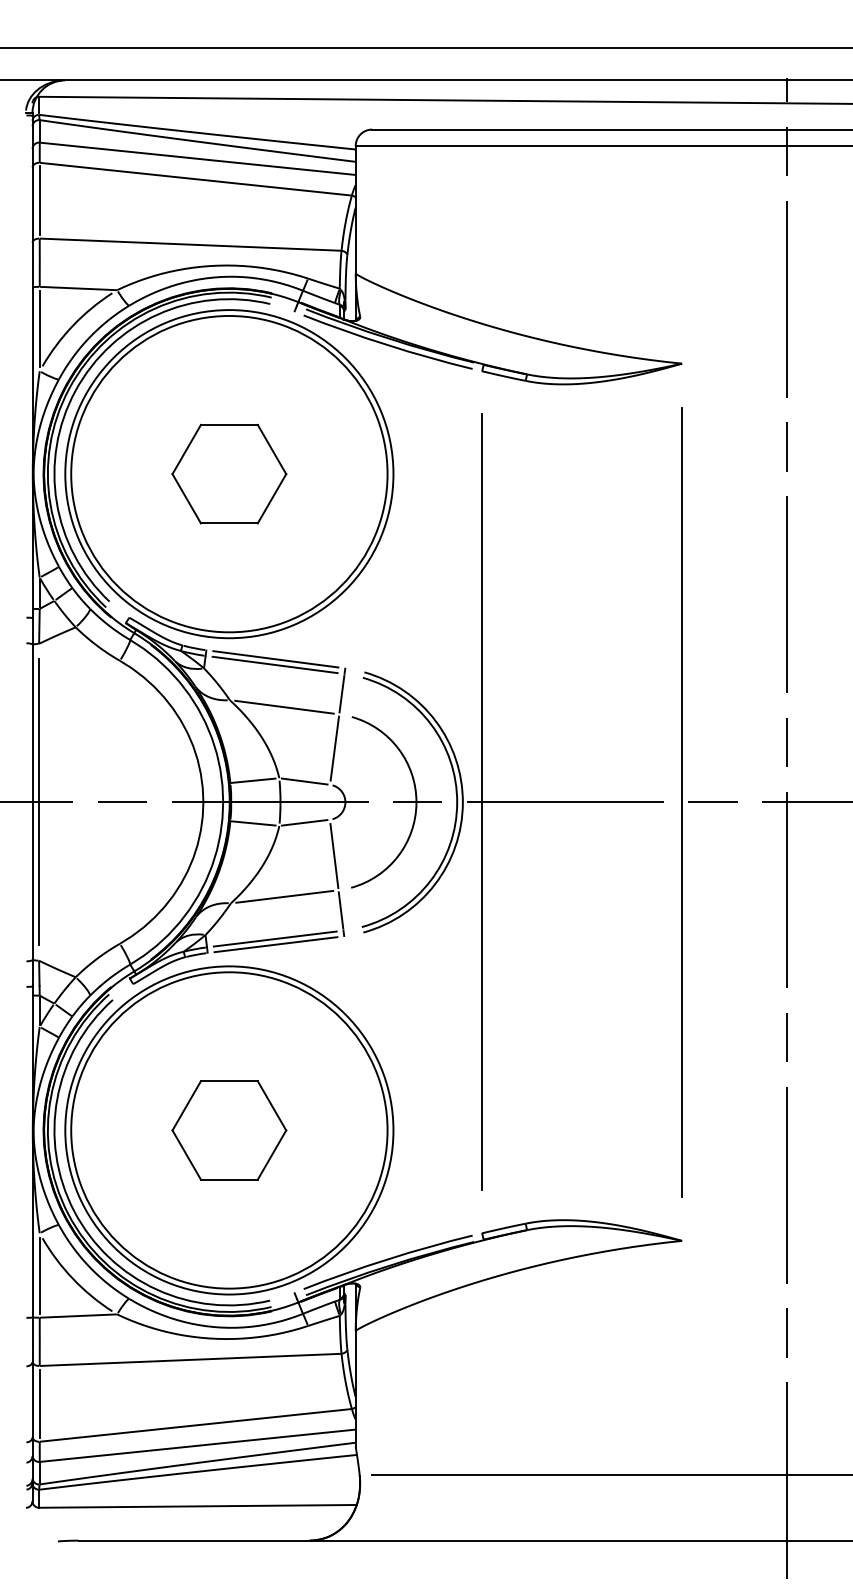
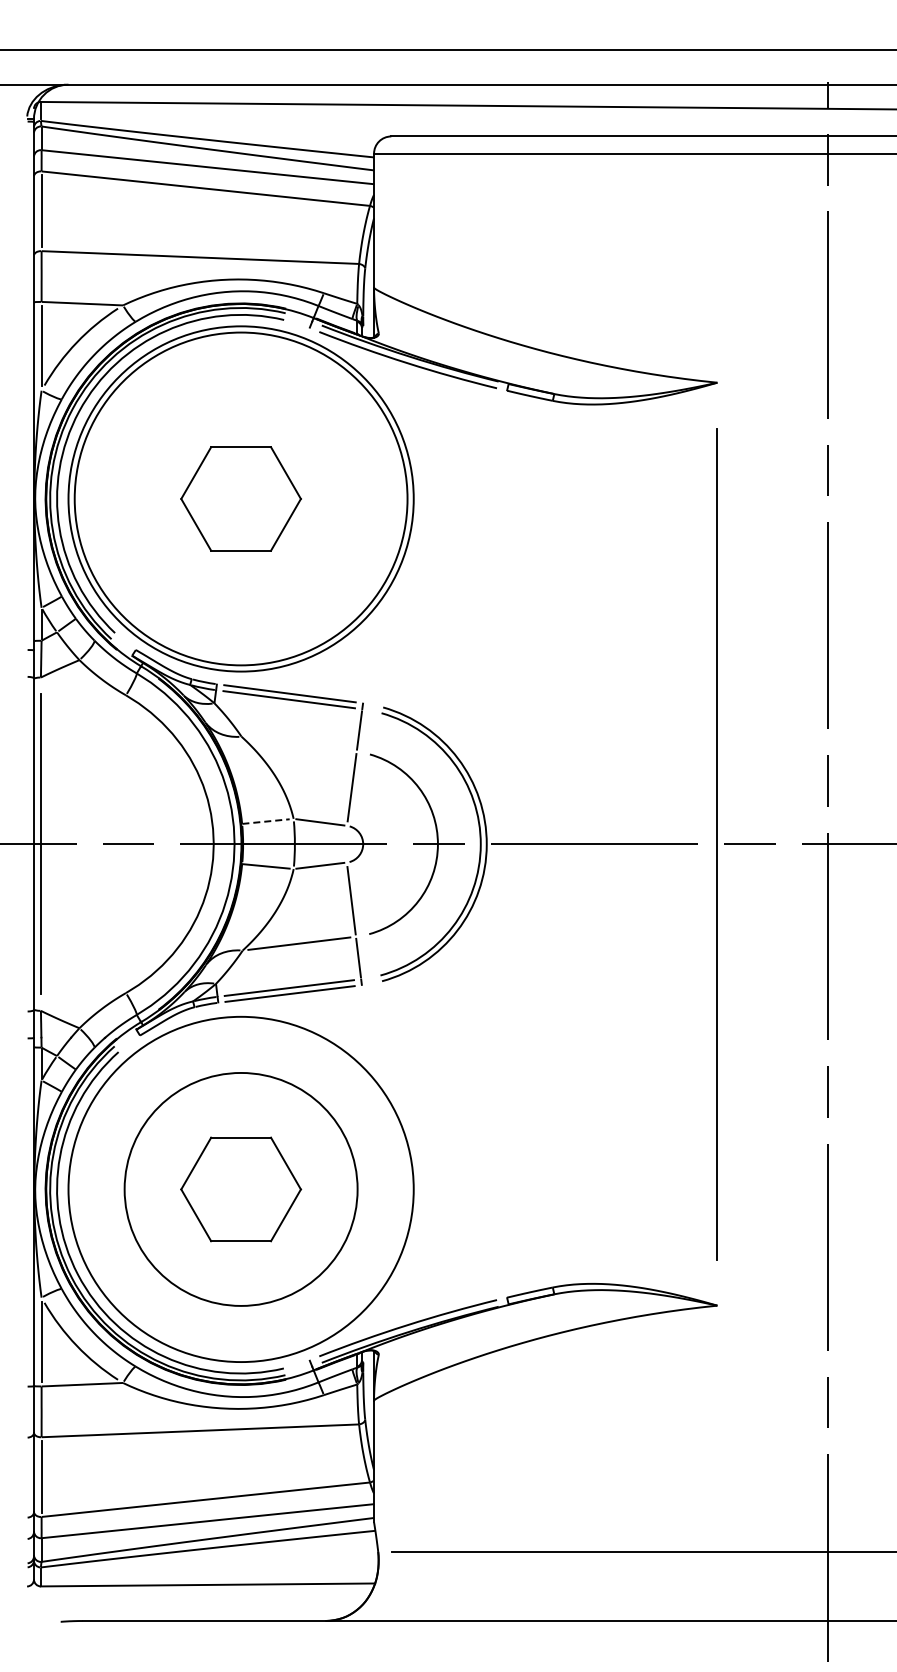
line: (283, 706) -> (298, 743), removed
line: (253, 780) -> (266, 821), solid -> dashed
line: (482, 802) -> (507, 844), removed
circle: (228, 1130) -> (240, 1189), size x0.7

